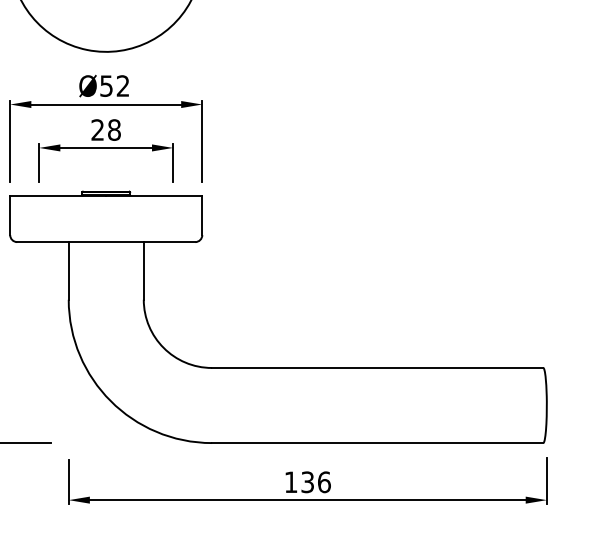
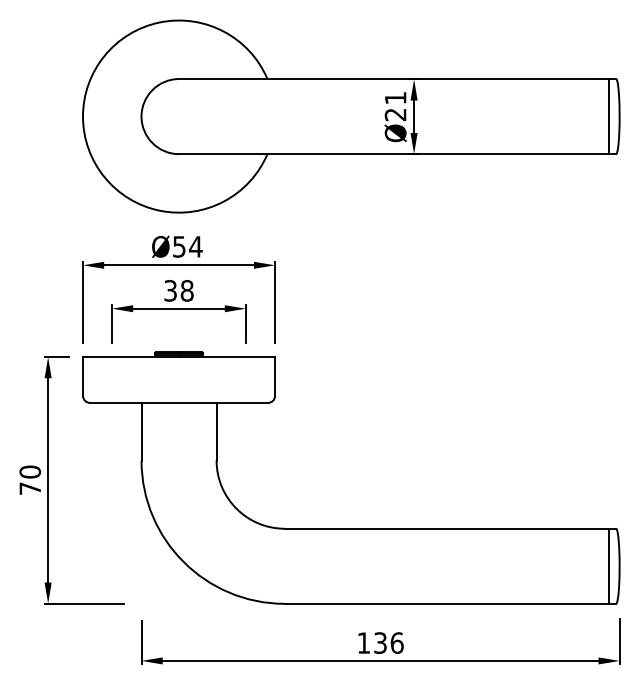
text: (122, 85) -> (195, 246), Ø52 -> Ø54
text: (97, 129) -> (170, 290), 28 -> 38
line: (536, 404) -> (609, 565), added

